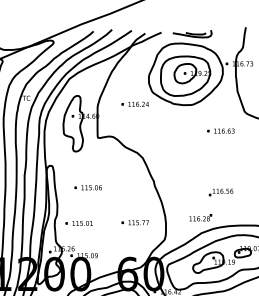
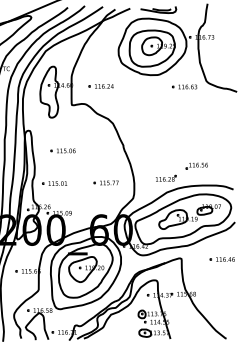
part: (134, 104) -> (100, 86), moved
part: (220, 130) -> (184, 86), moved
part: (220, 191) -> (196, 165), moved

